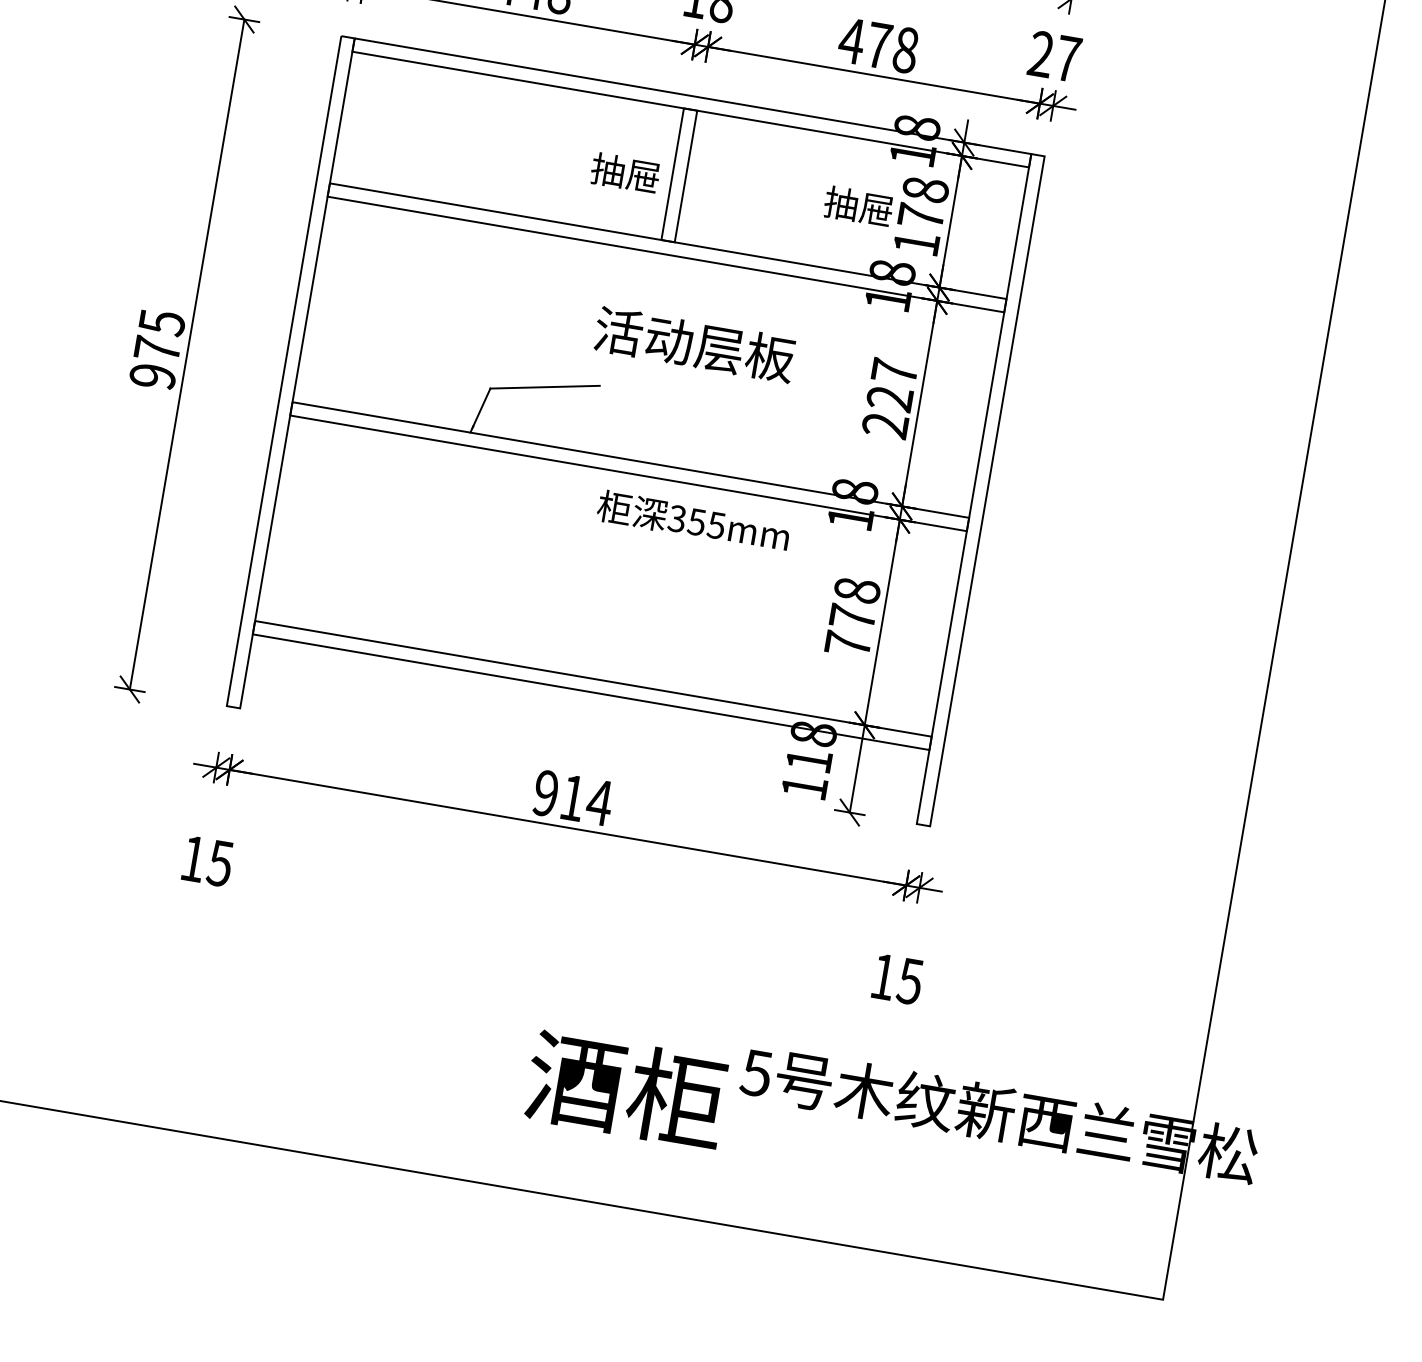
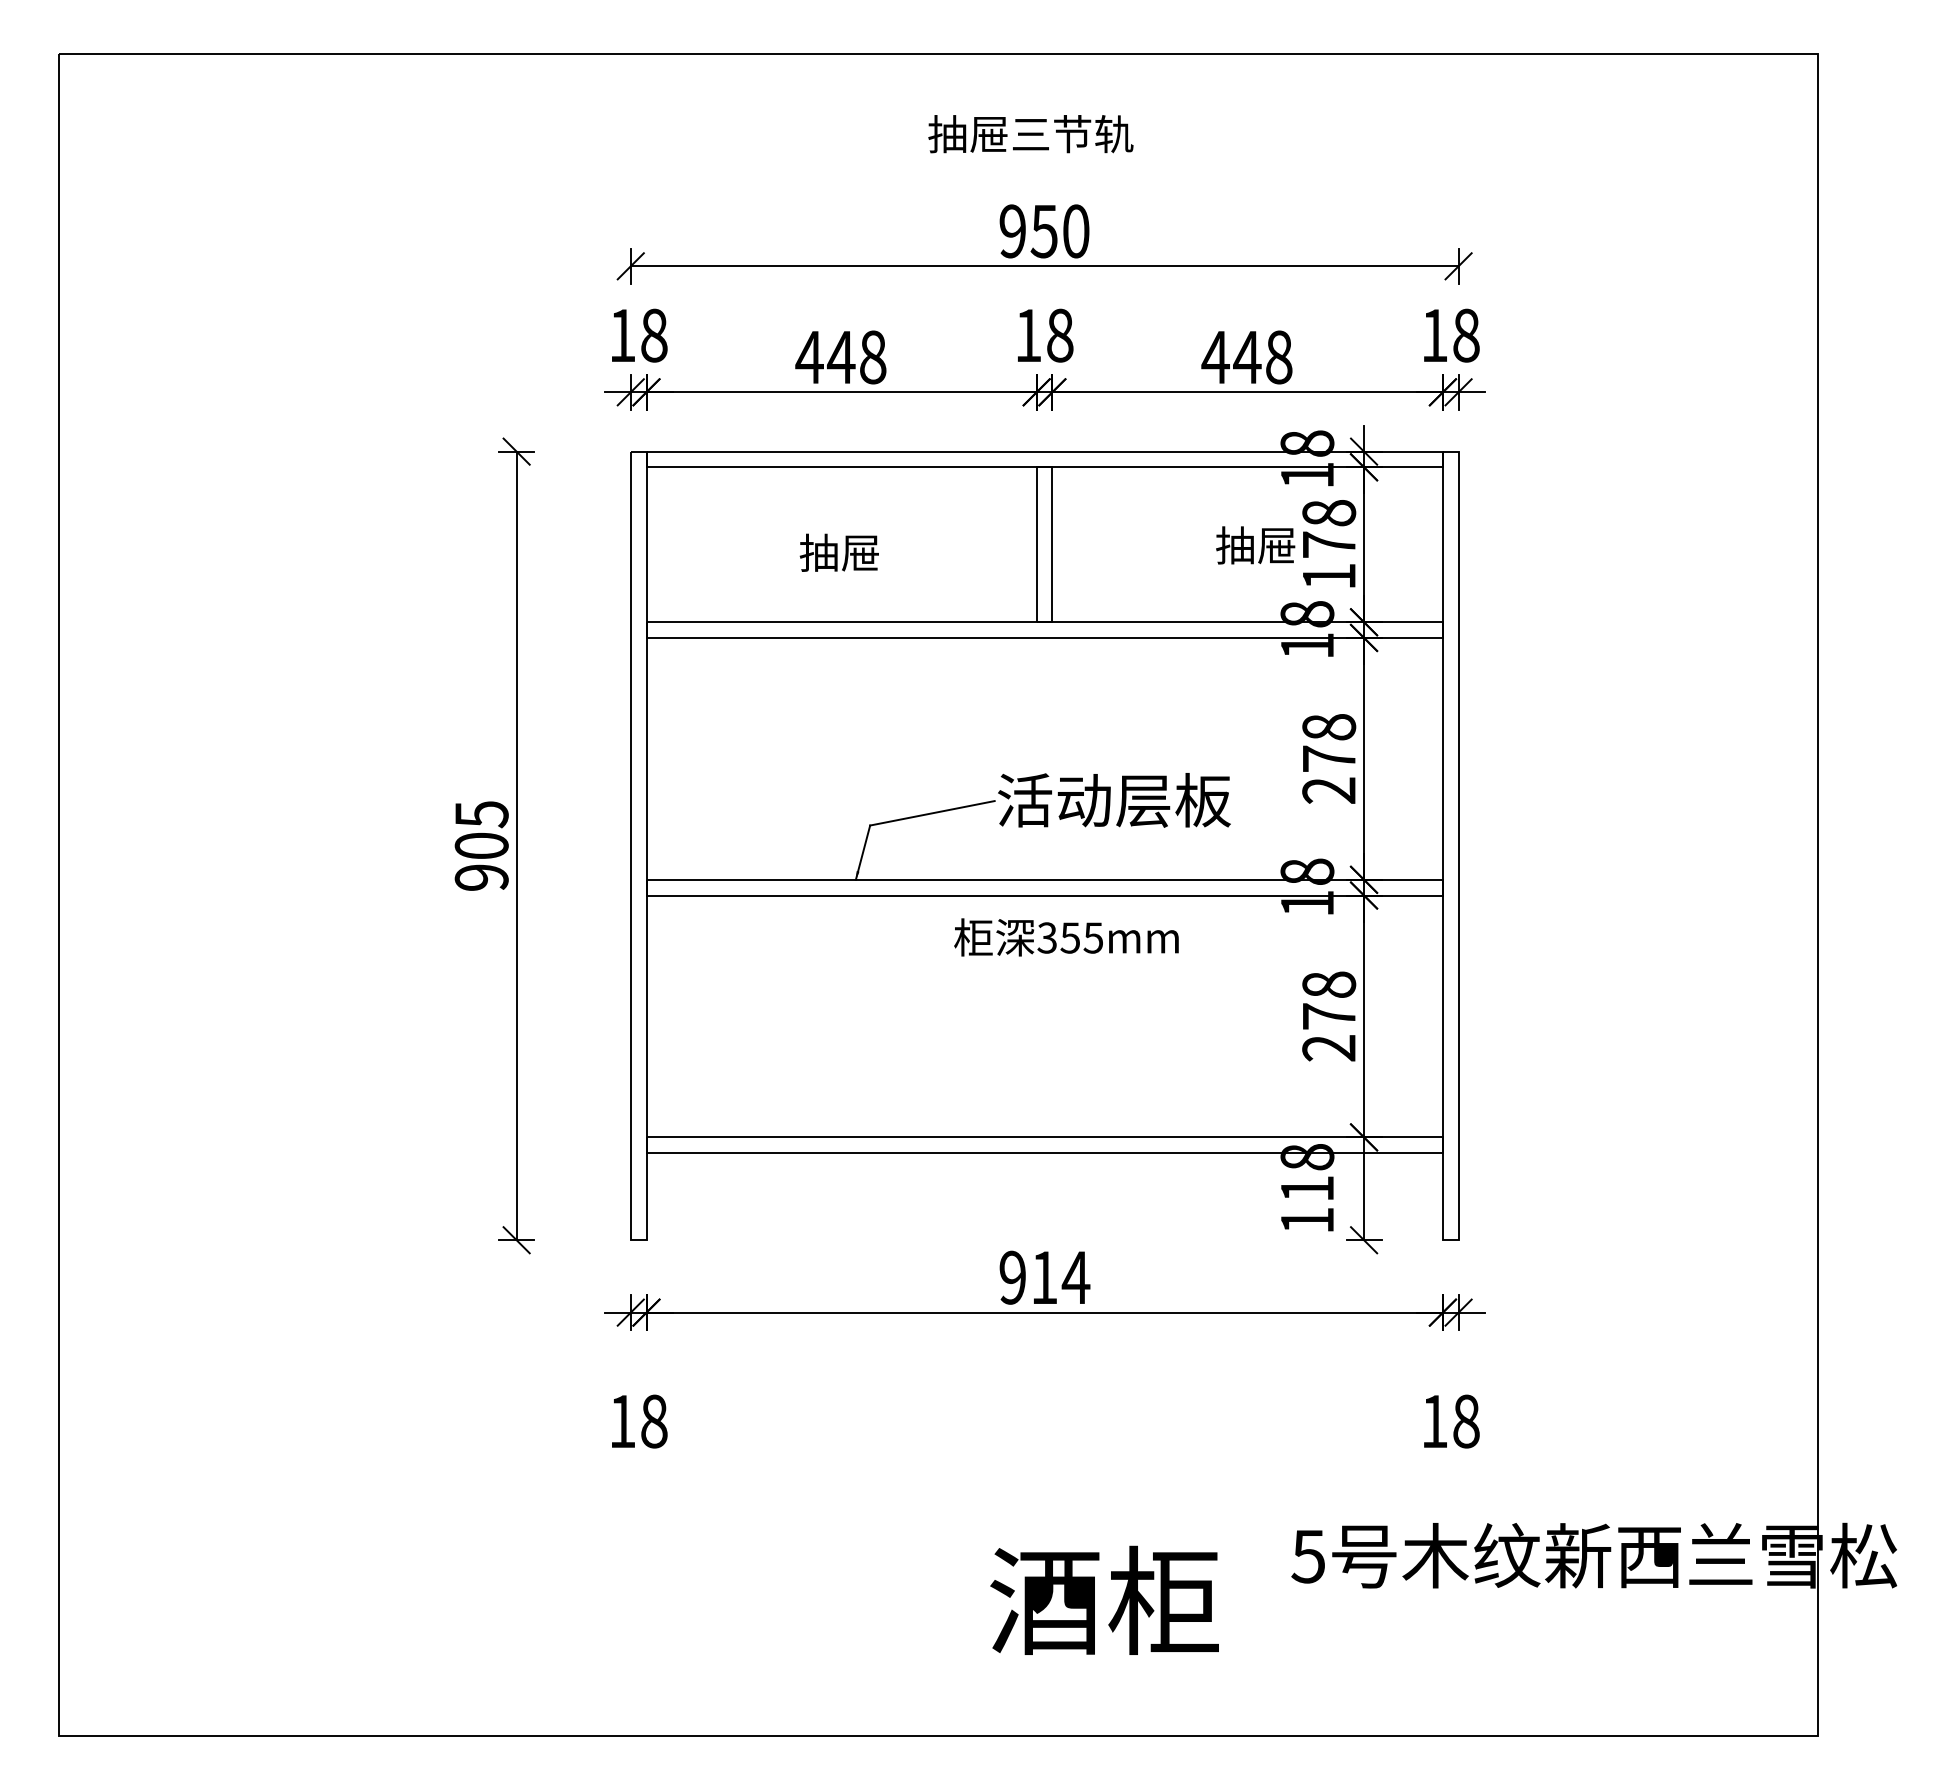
text: (878, 45) -> (1247, 357), 478 -> 448
text: (1054, 56) -> (1450, 335), 27 -> 18
text: (624, 172) -> (838, 552), moved
text: (694, 344) -> (1114, 800), moved
text: (157, 349) -> (481, 845), 975 -> 905
text: (892, 385) -> (1329, 743), 227 -> 278
text: (693, 521) -> (1066, 937), moved
text: (847, 644) -> (1328, 1048), 778 -> 278
text: (219, 863) -> (653, 1421), 15 -> 18
text: (909, 981) -> (1465, 1421), 15 -> 18
text: (626, 1088) -> (1104, 1599), moved

